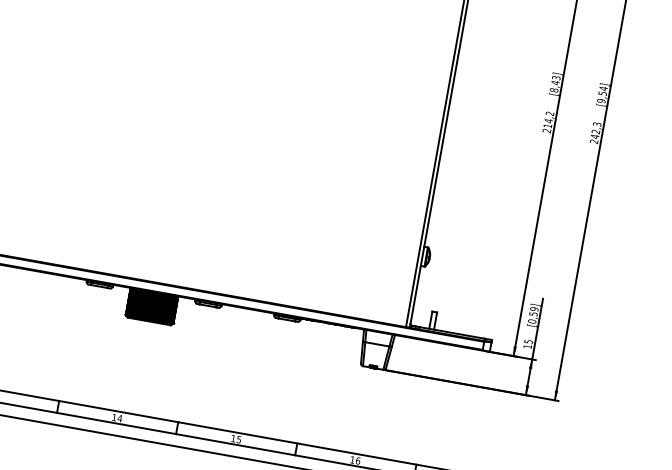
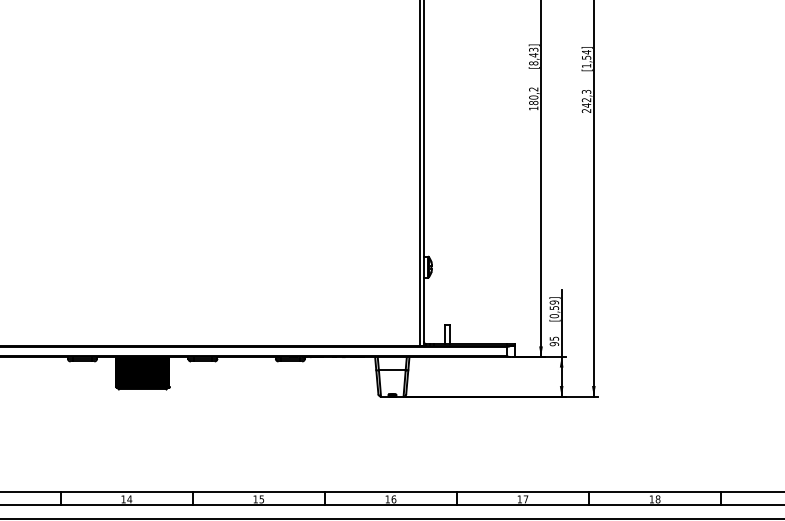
text: (601, 100) -> (586, 65), [9,54] -> [1,54]
text: (547, 125) -> (533, 102), 214,2 -> 180,2
text: (527, 347) -> (554, 344), 15 -> 95

